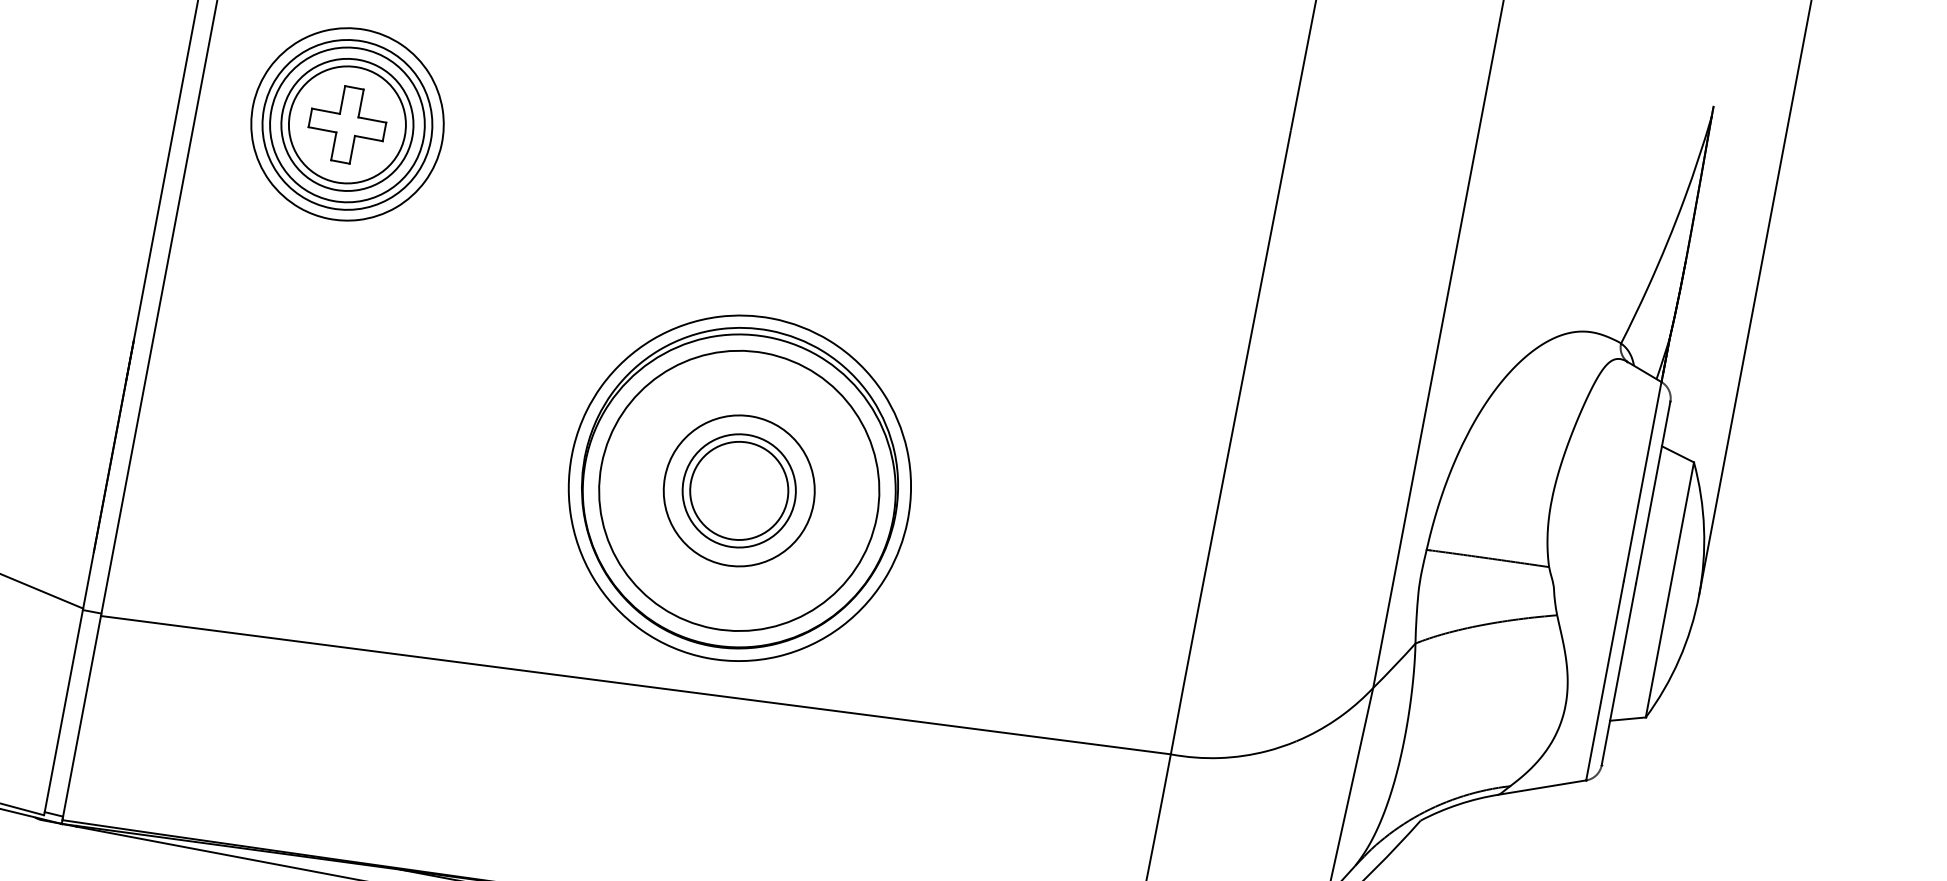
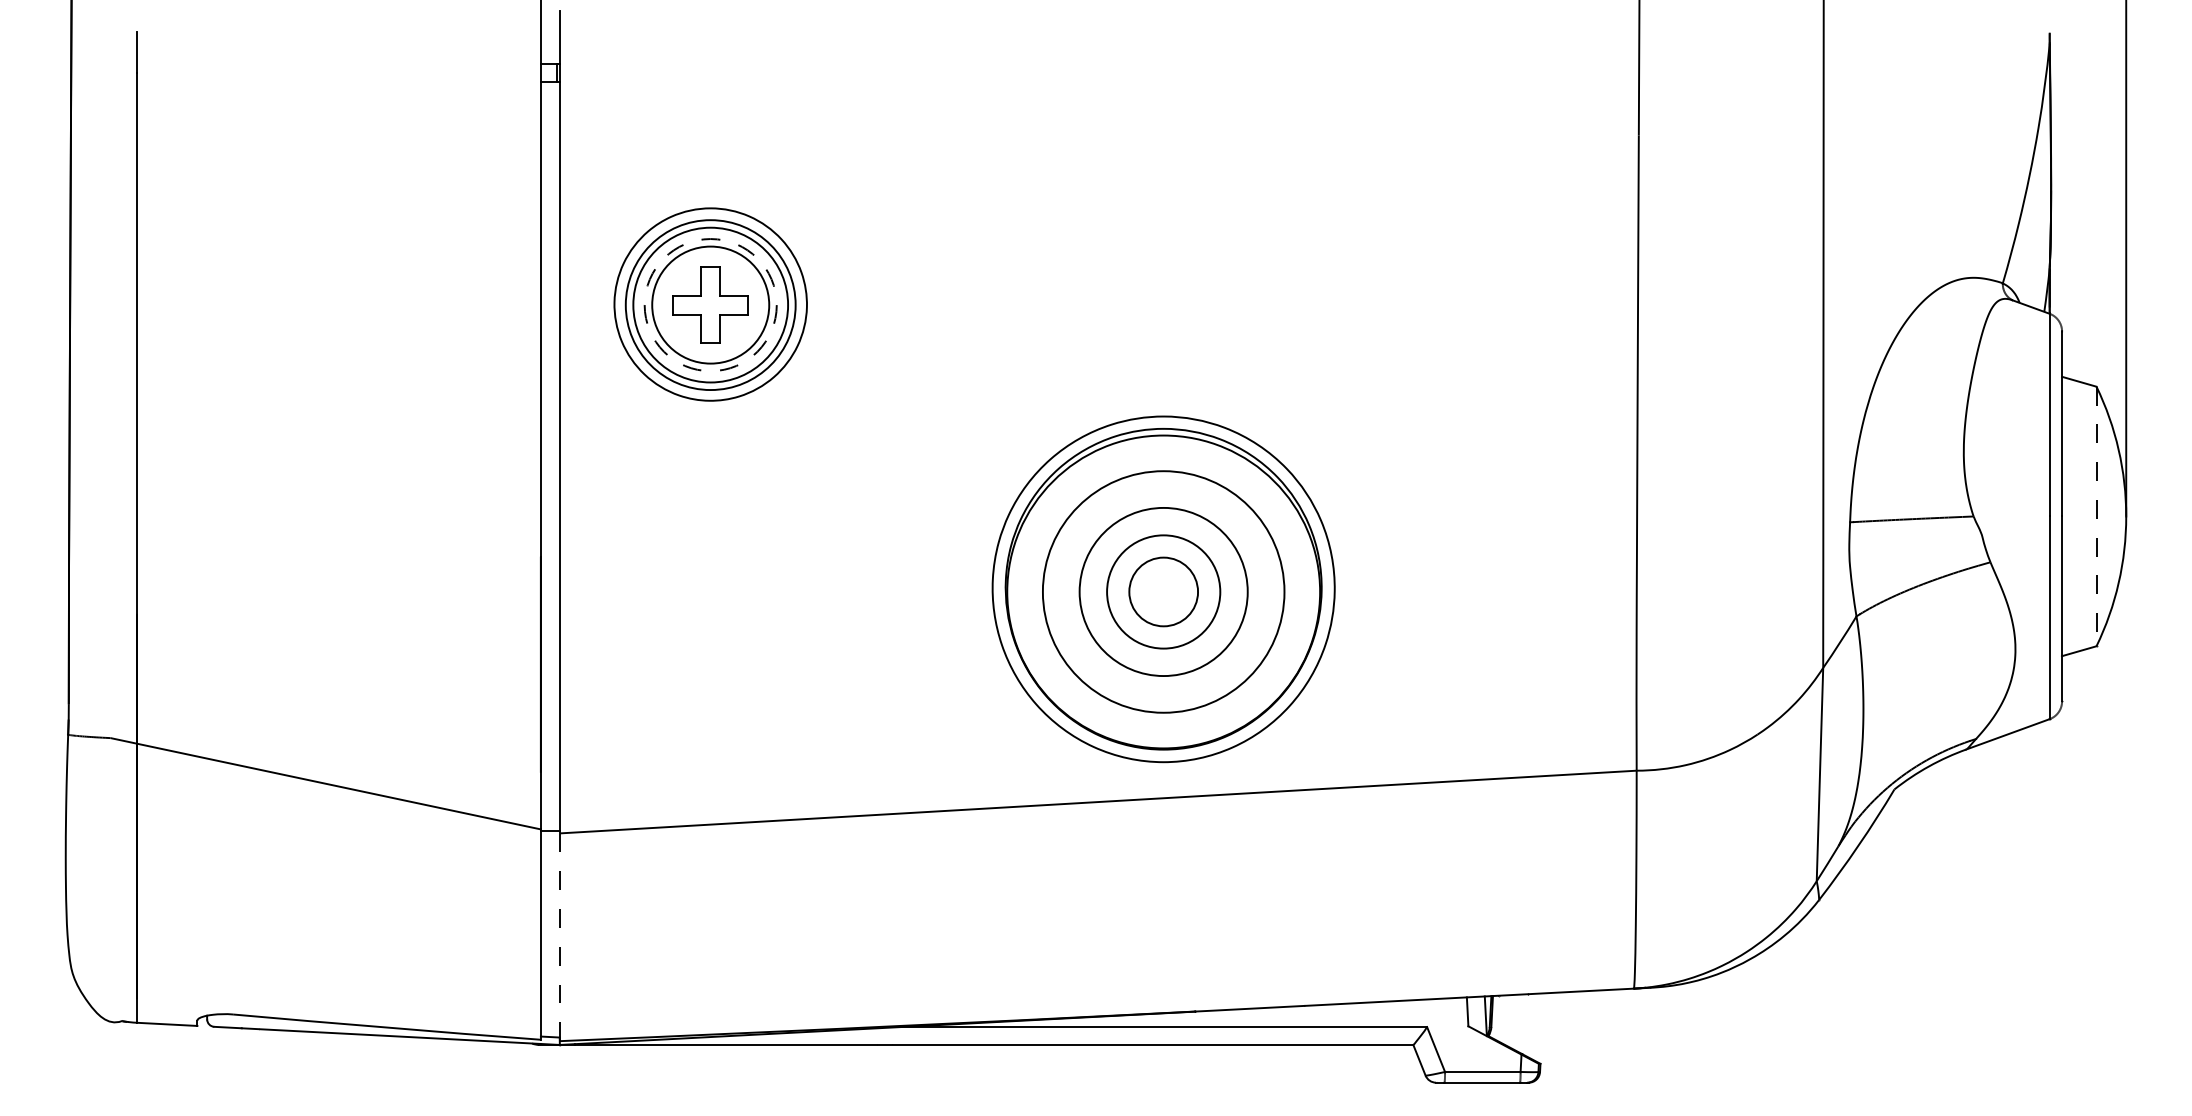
circle: (347, 125) -> (710, 305), solid -> dashed
circle: (739, 490) -> (1163, 591), size x0.6
circle: (739, 490) -> (1163, 591), size x0.7
circle: (739, 490) -> (1163, 591), size x1.6
line: (1669, 589) -> (2096, 516), solid -> dashed
line: (81, 718) -> (559, 937), solid -> dashed

